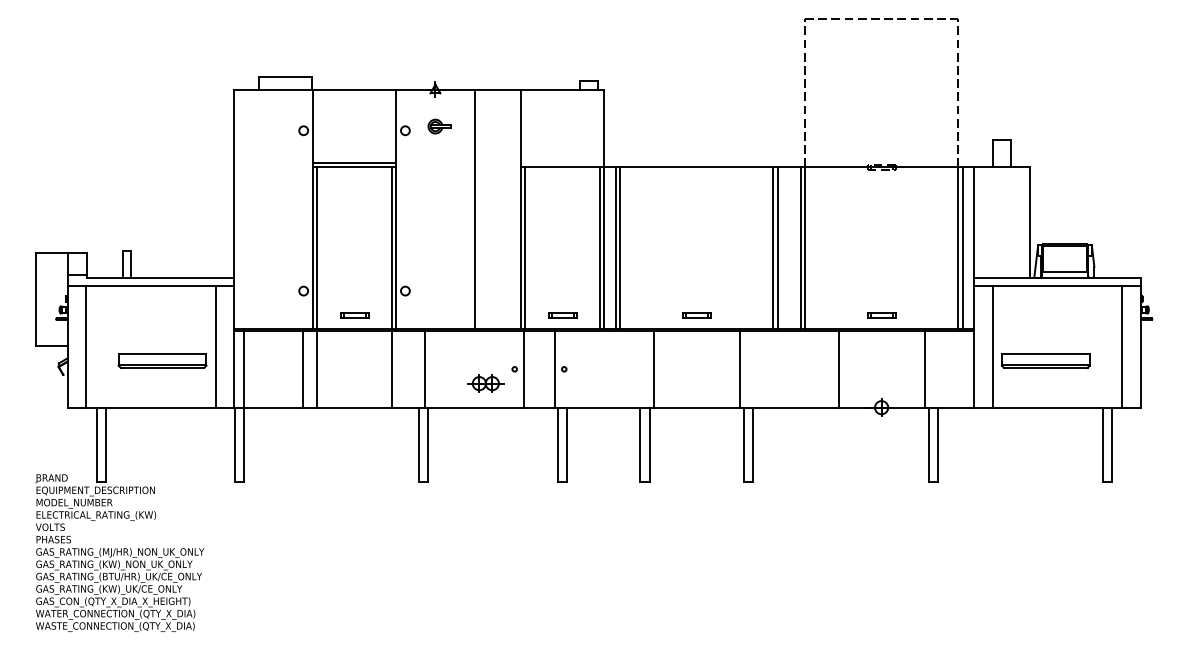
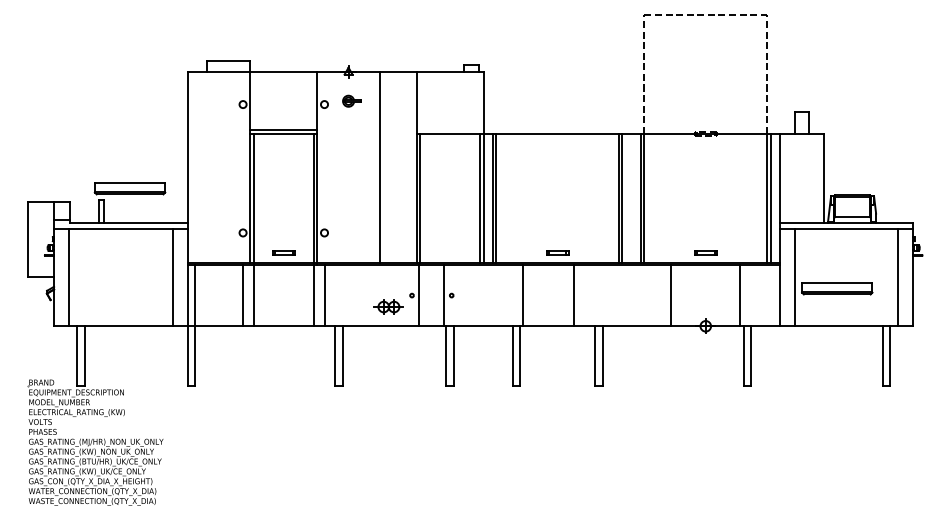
part: (562, 315) -> (450, 252), removed
part: (162, 360) -> (130, 188), moved
line: (425, 368) -> (324, 294), moved
line: (739, 368) -> (573, 294), moved

